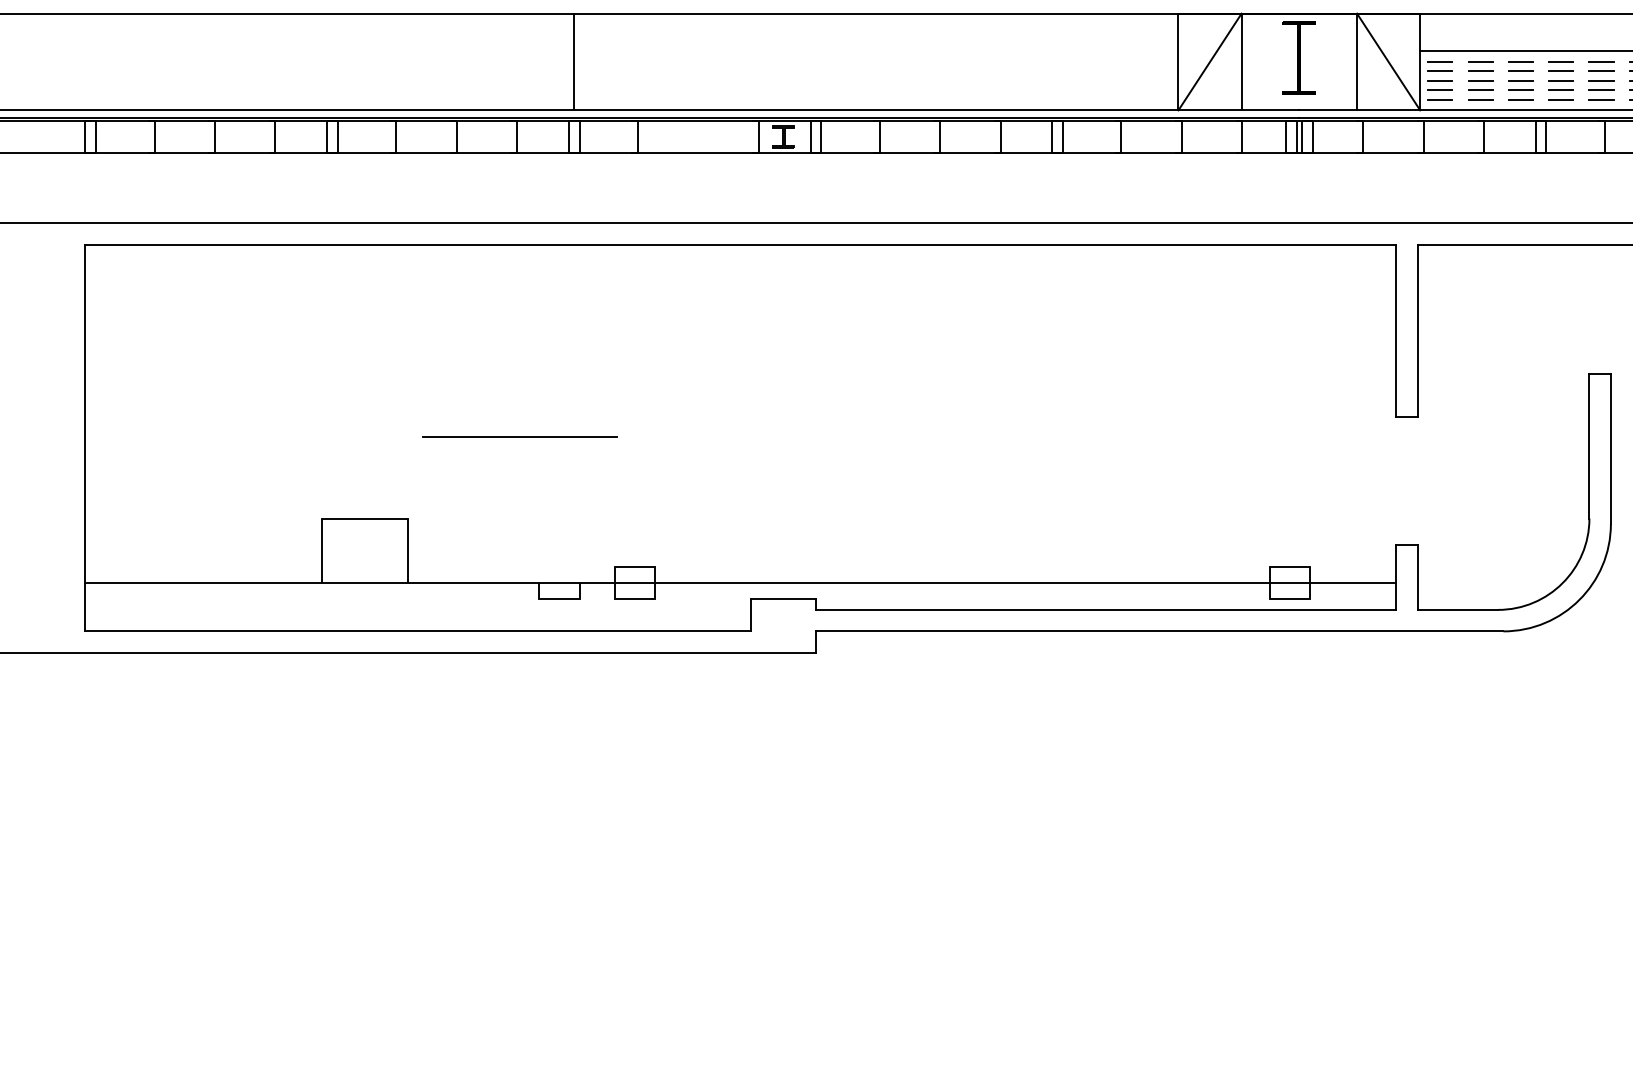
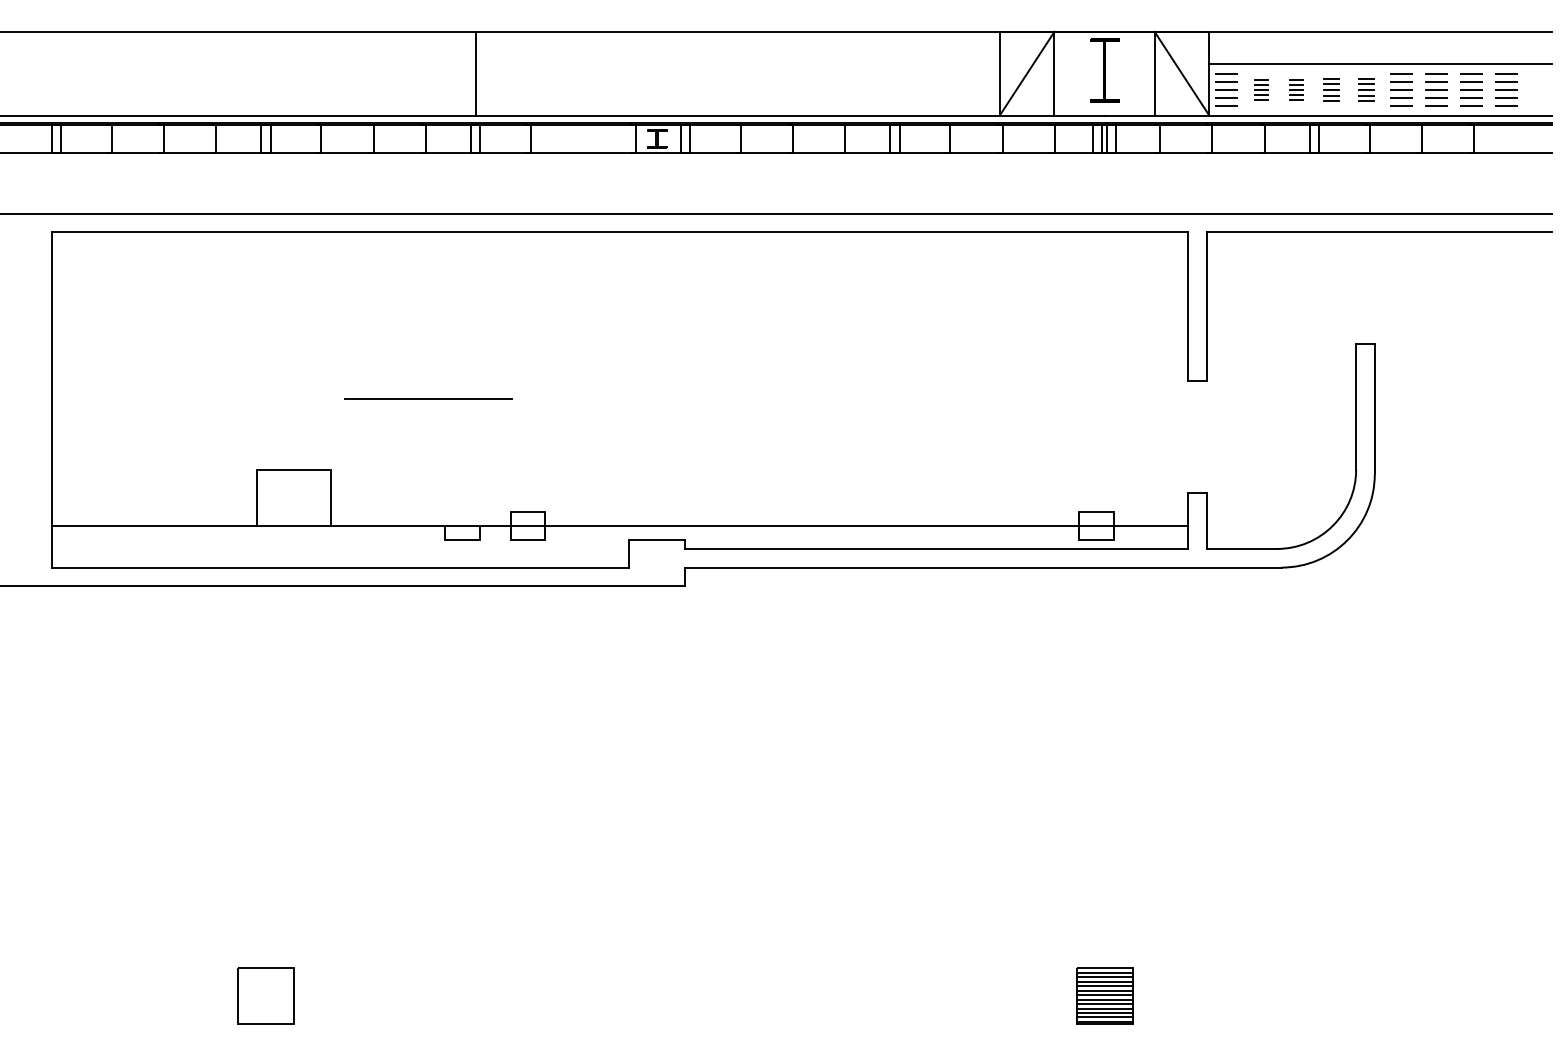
part: (1480, 80) -> (1261, 89), size x0.6
part: (1520, 80) -> (1296, 89), size x0.6
part: (1560, 80) -> (1331, 89), size x0.7
part: (1601, 80) -> (1366, 89), size x0.7

